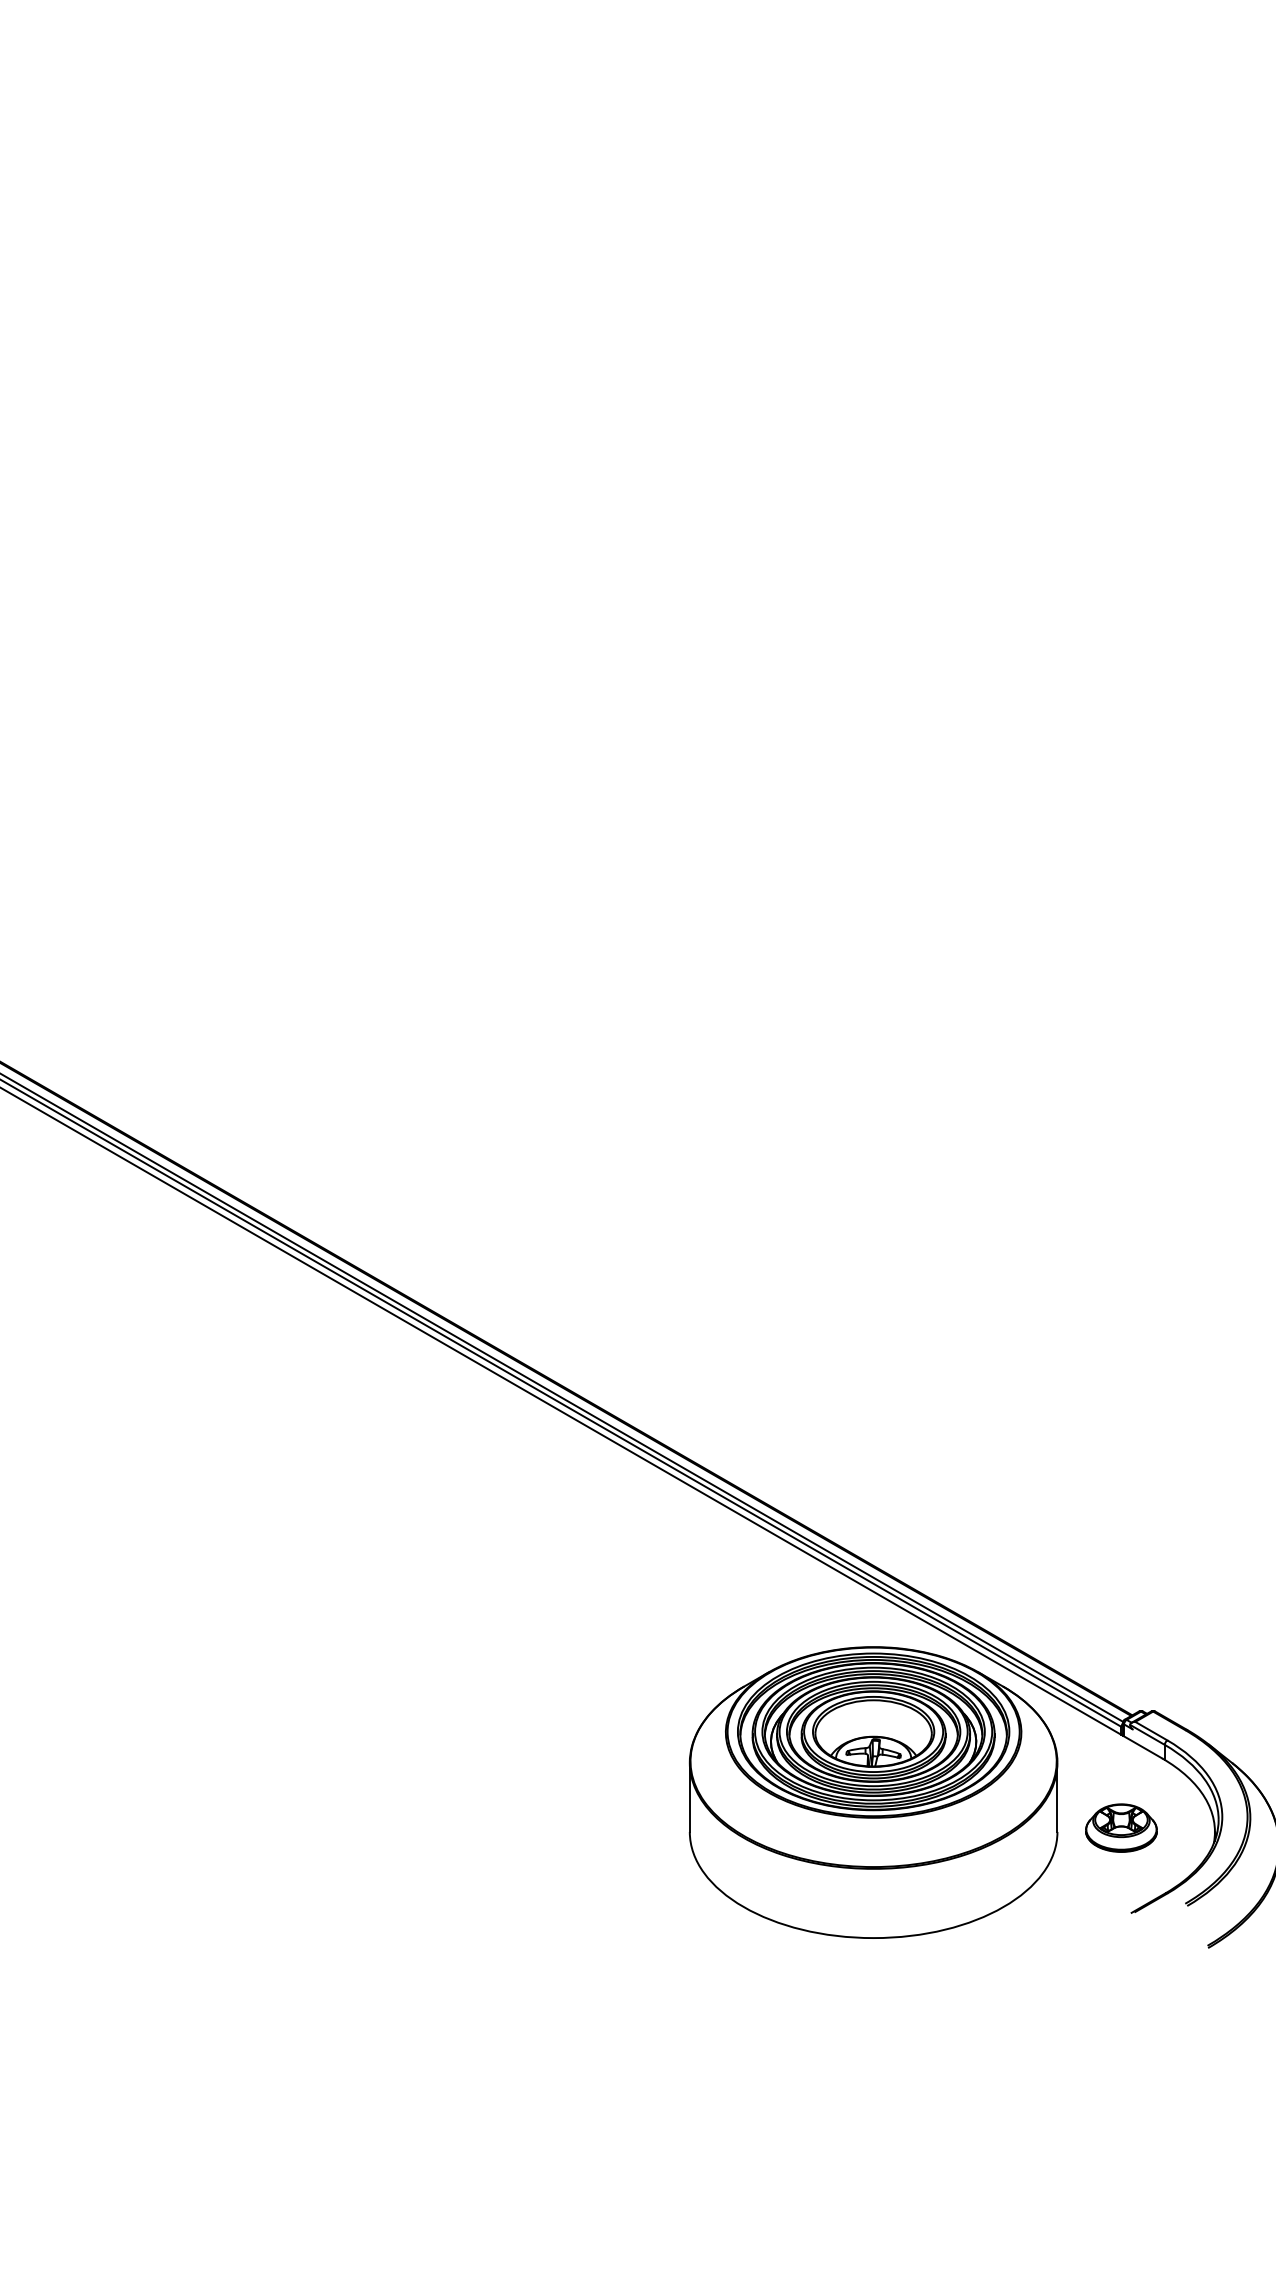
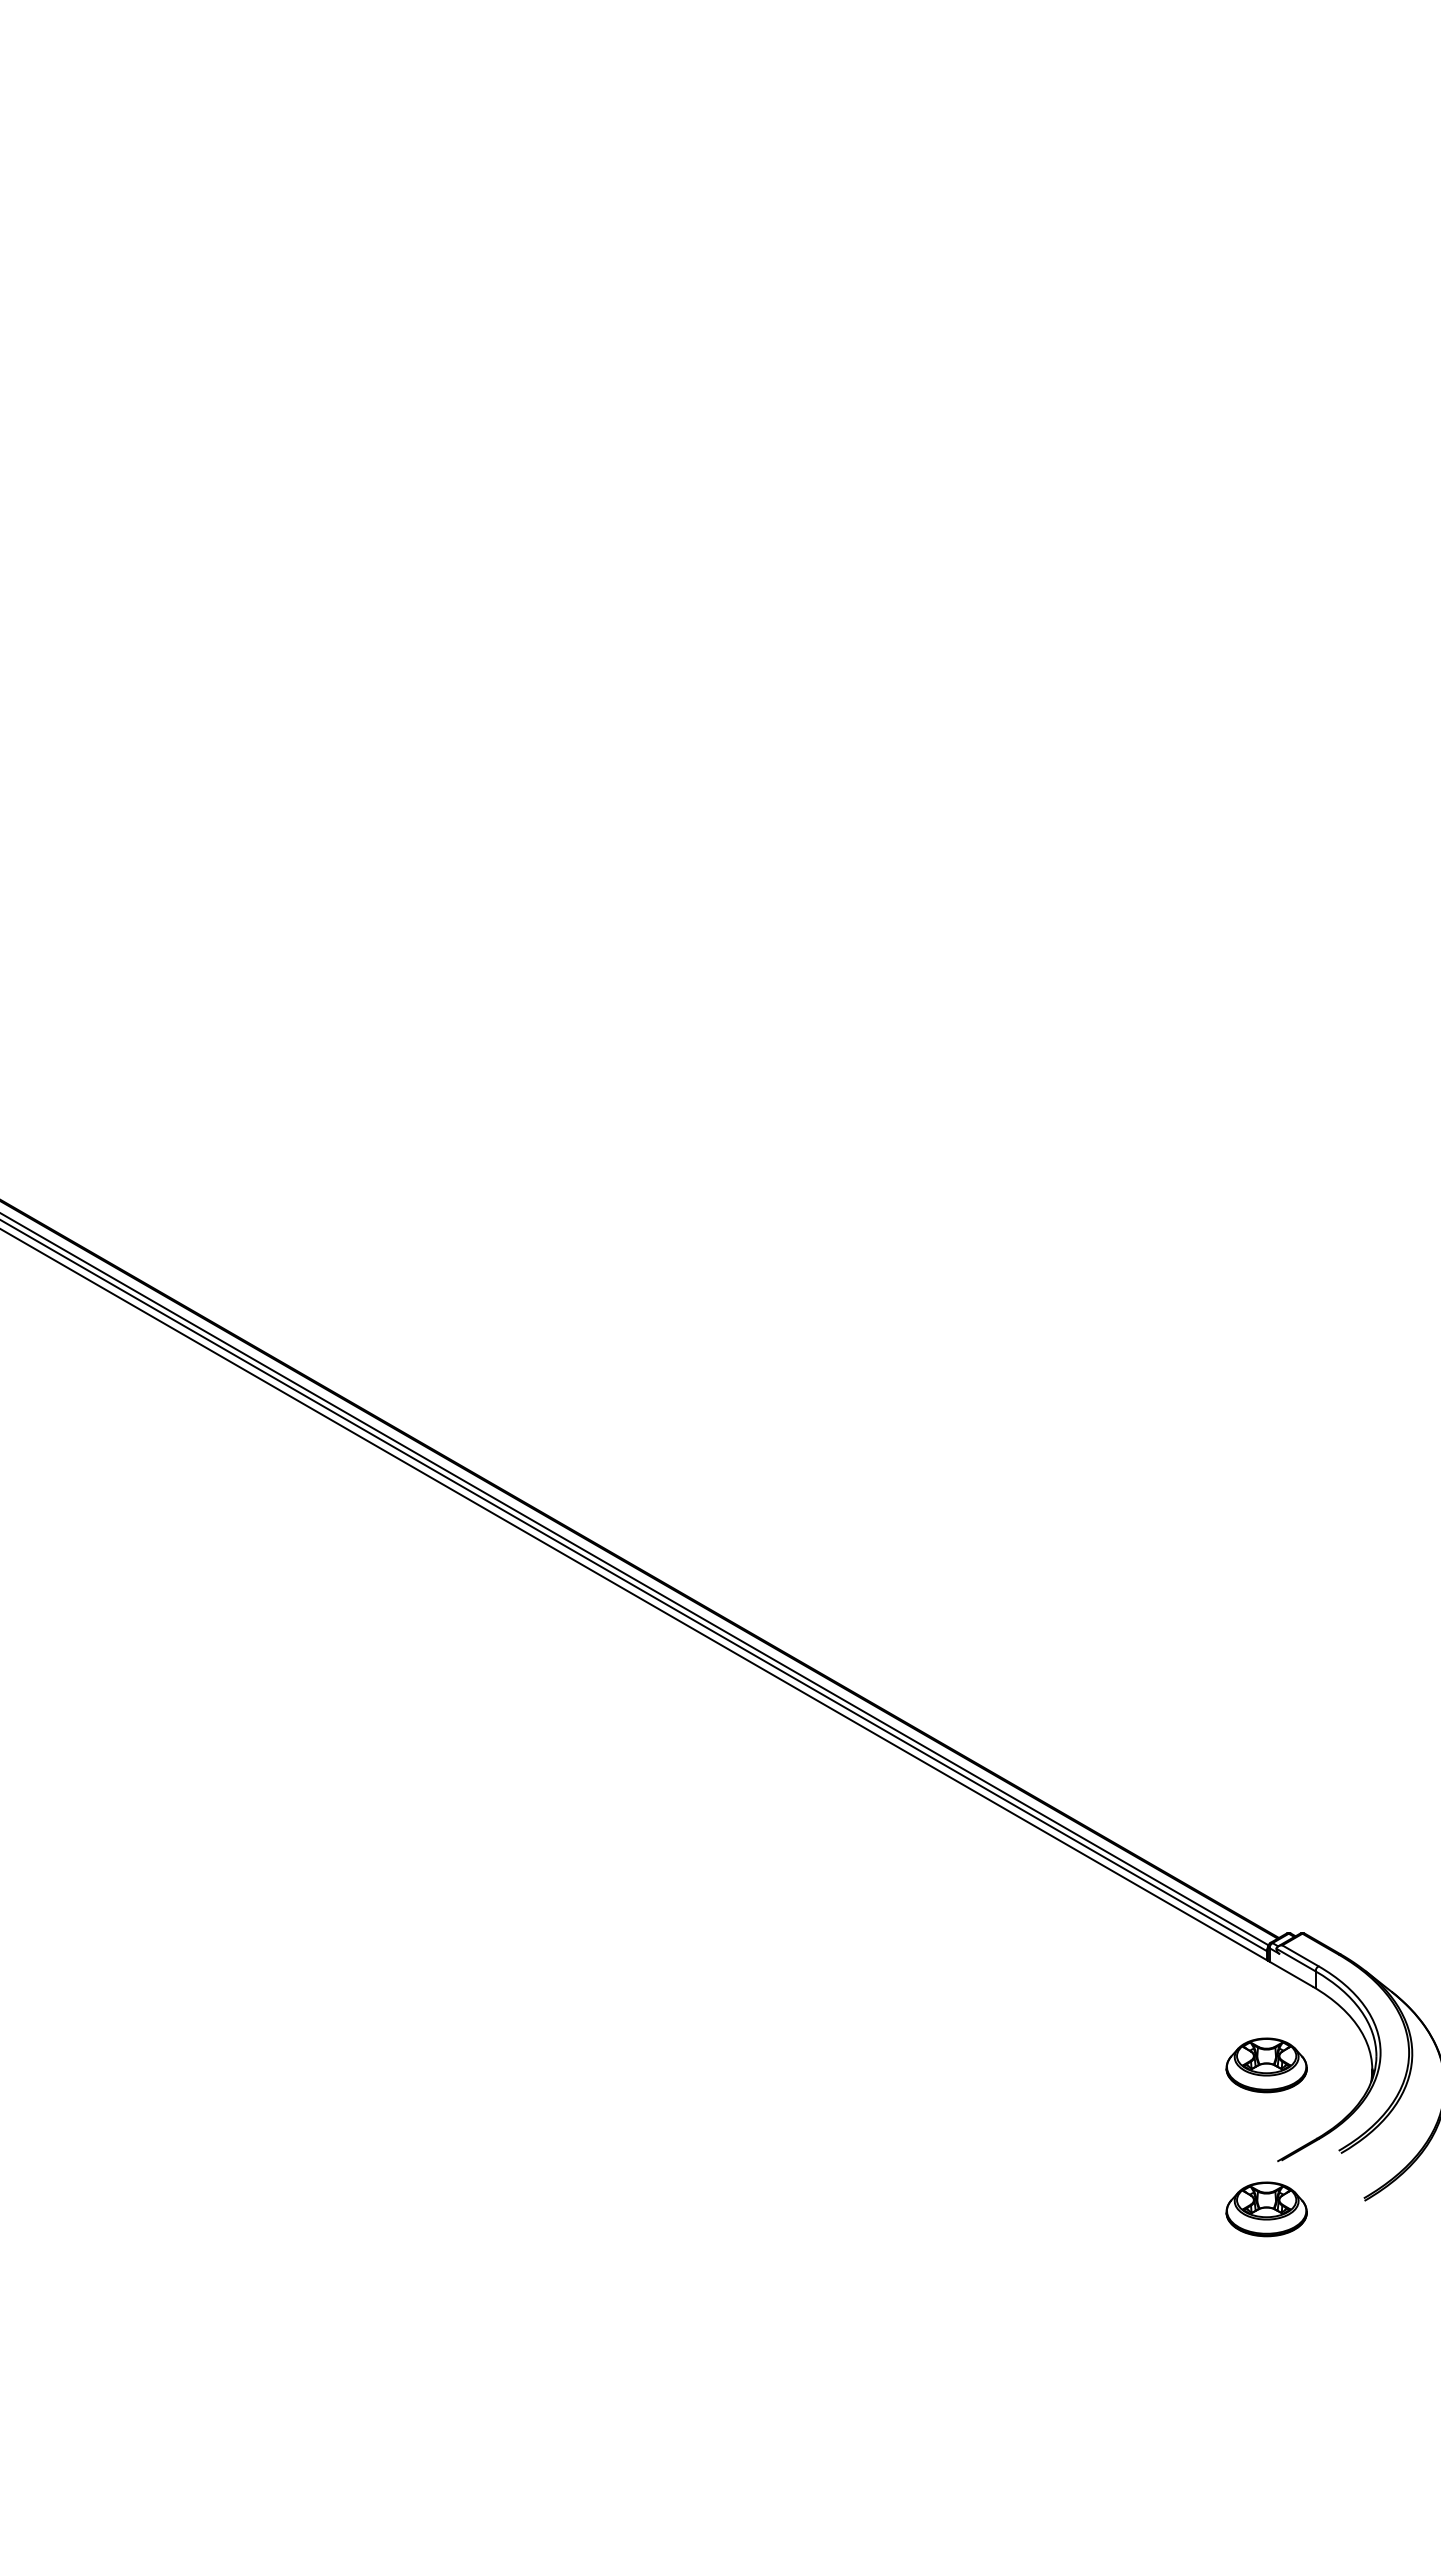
part: (873, 1792) -> (986, 2025), removed
part: (1121, 1955) -> (1266, 2209), added

